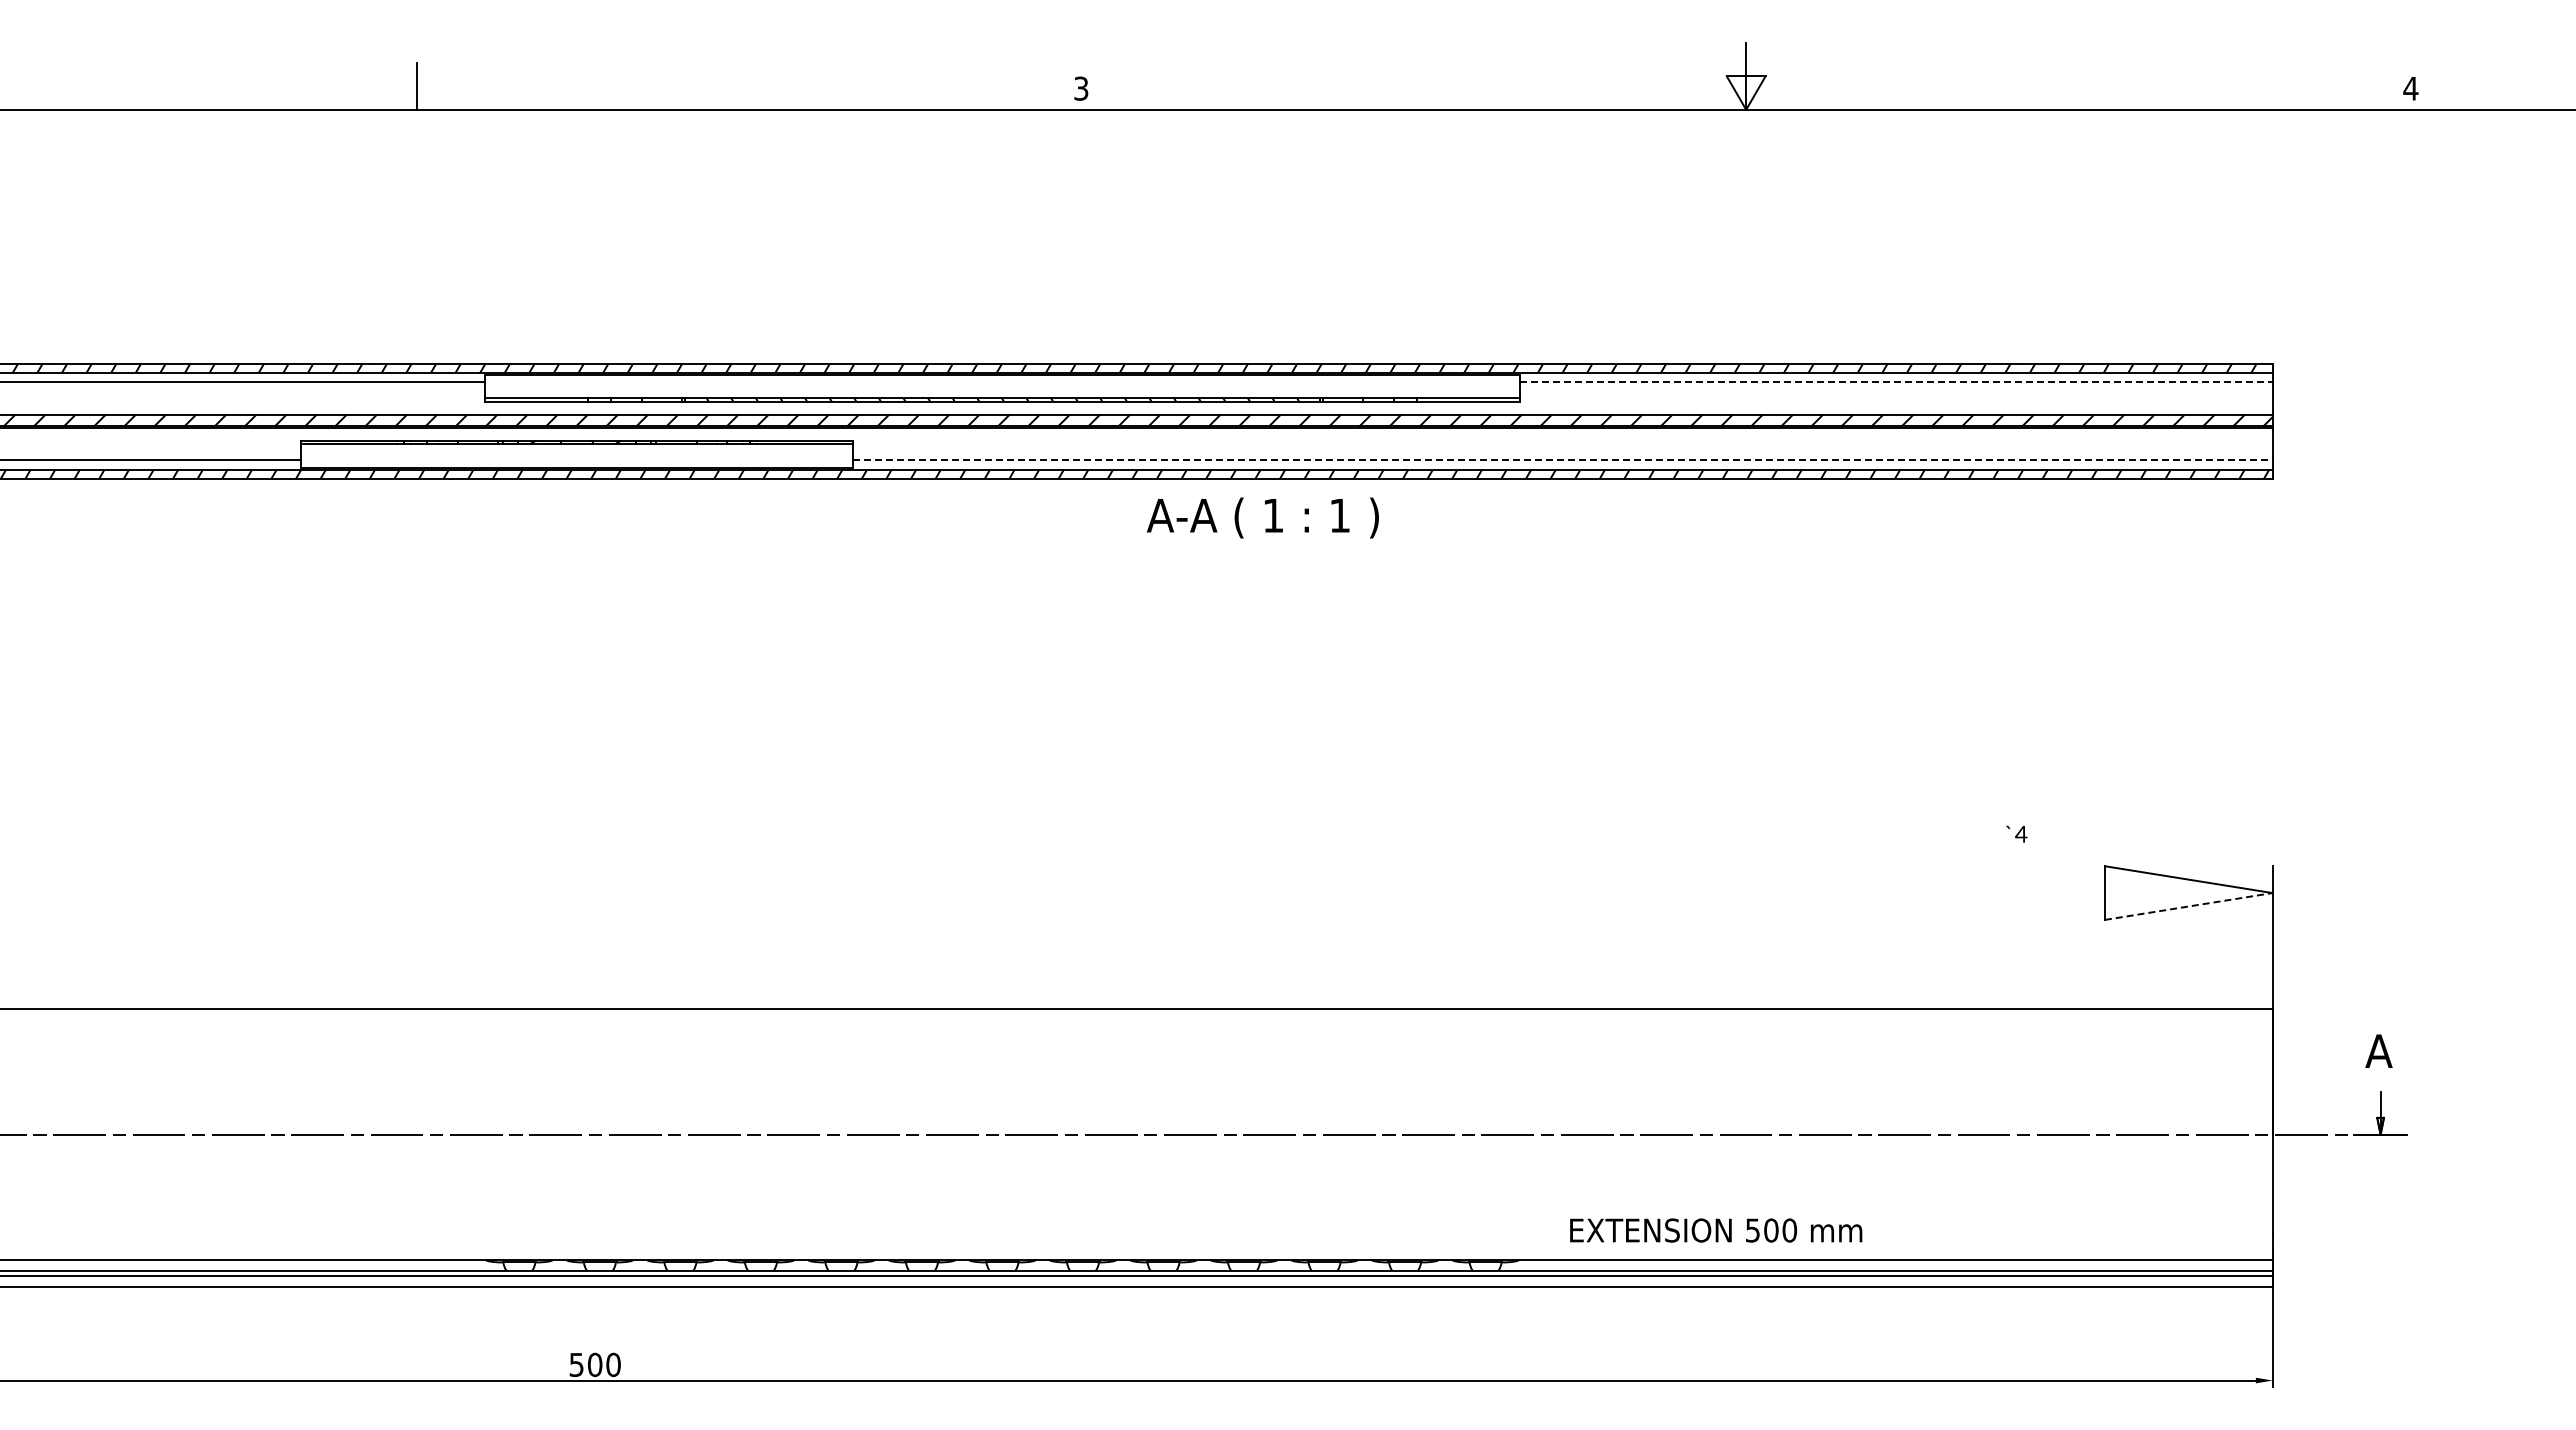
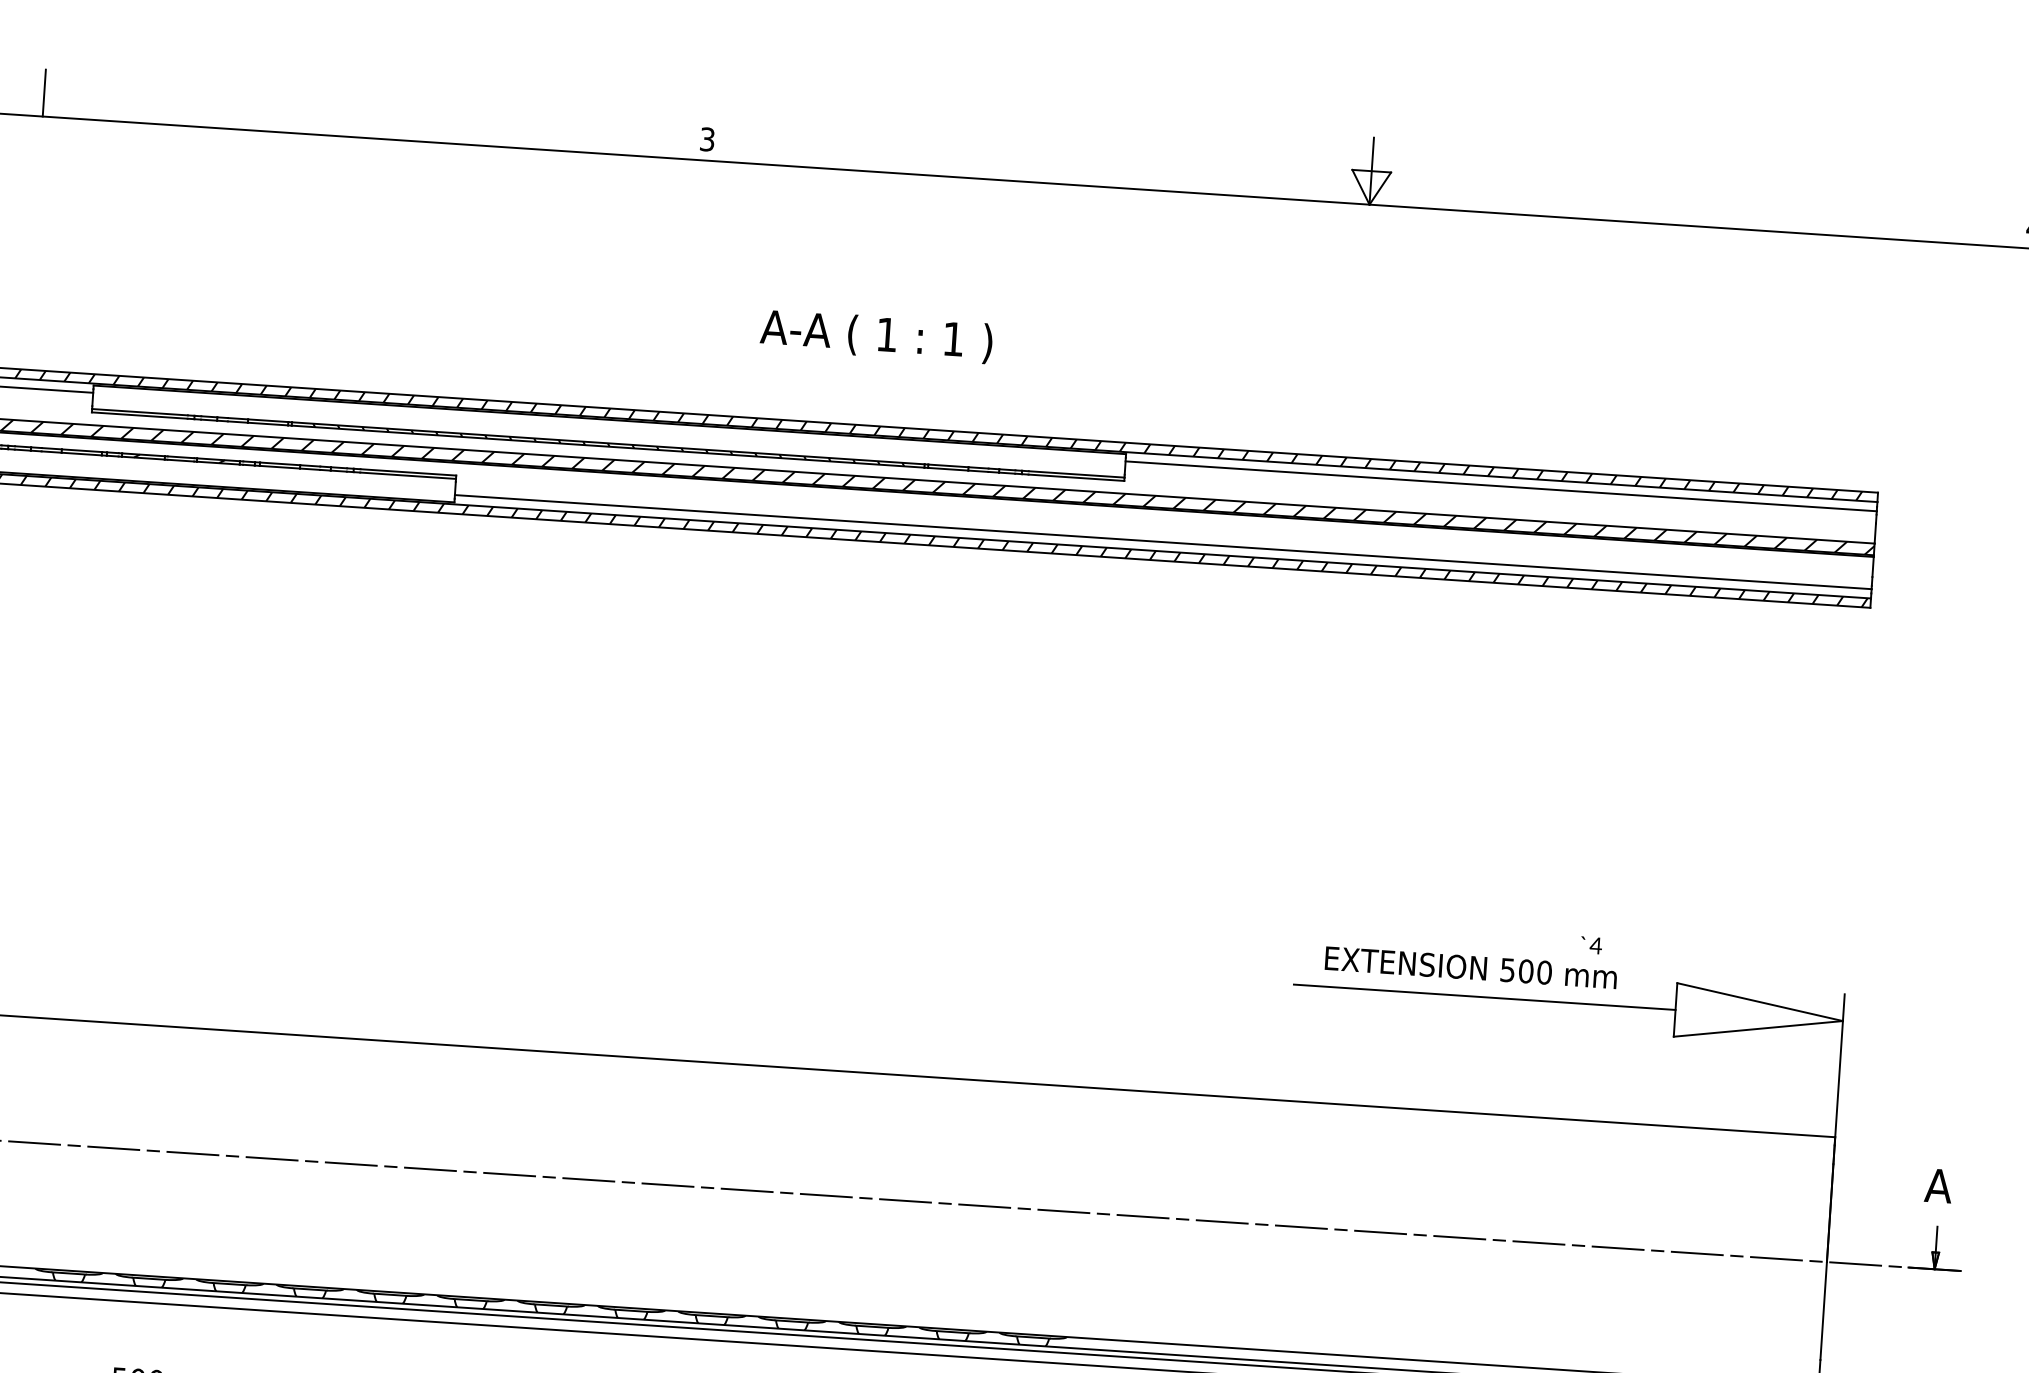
line: (1896, 382) -> (1501, 486), dashed -> solid
line: (1562, 460) -> (1162, 542), dashed -> solid
text: (1262, 517) -> (876, 335), moved
line: (1913, 893) -> (1484, 997), added
line: (2188, 906) -> (1758, 1028), dashed -> solid
text: (1716, 1230) -> (1471, 967), moved

